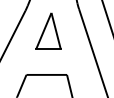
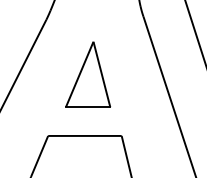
part: (48, 30) -> (88, 73), moved

